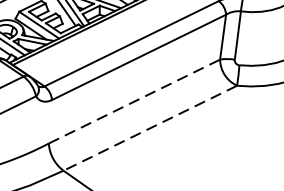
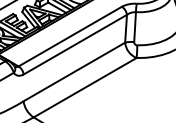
line: (134, 100) -> (74, 71), dashed -> solid
line: (149, 127) -> (84, 87), dashed -> solid

